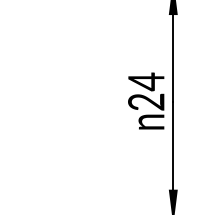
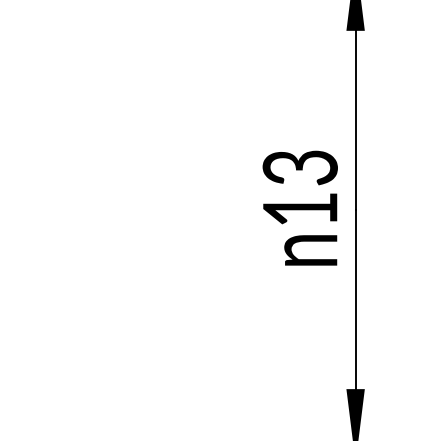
text: (146, 91) -> (300, 187), 24 -> 13

